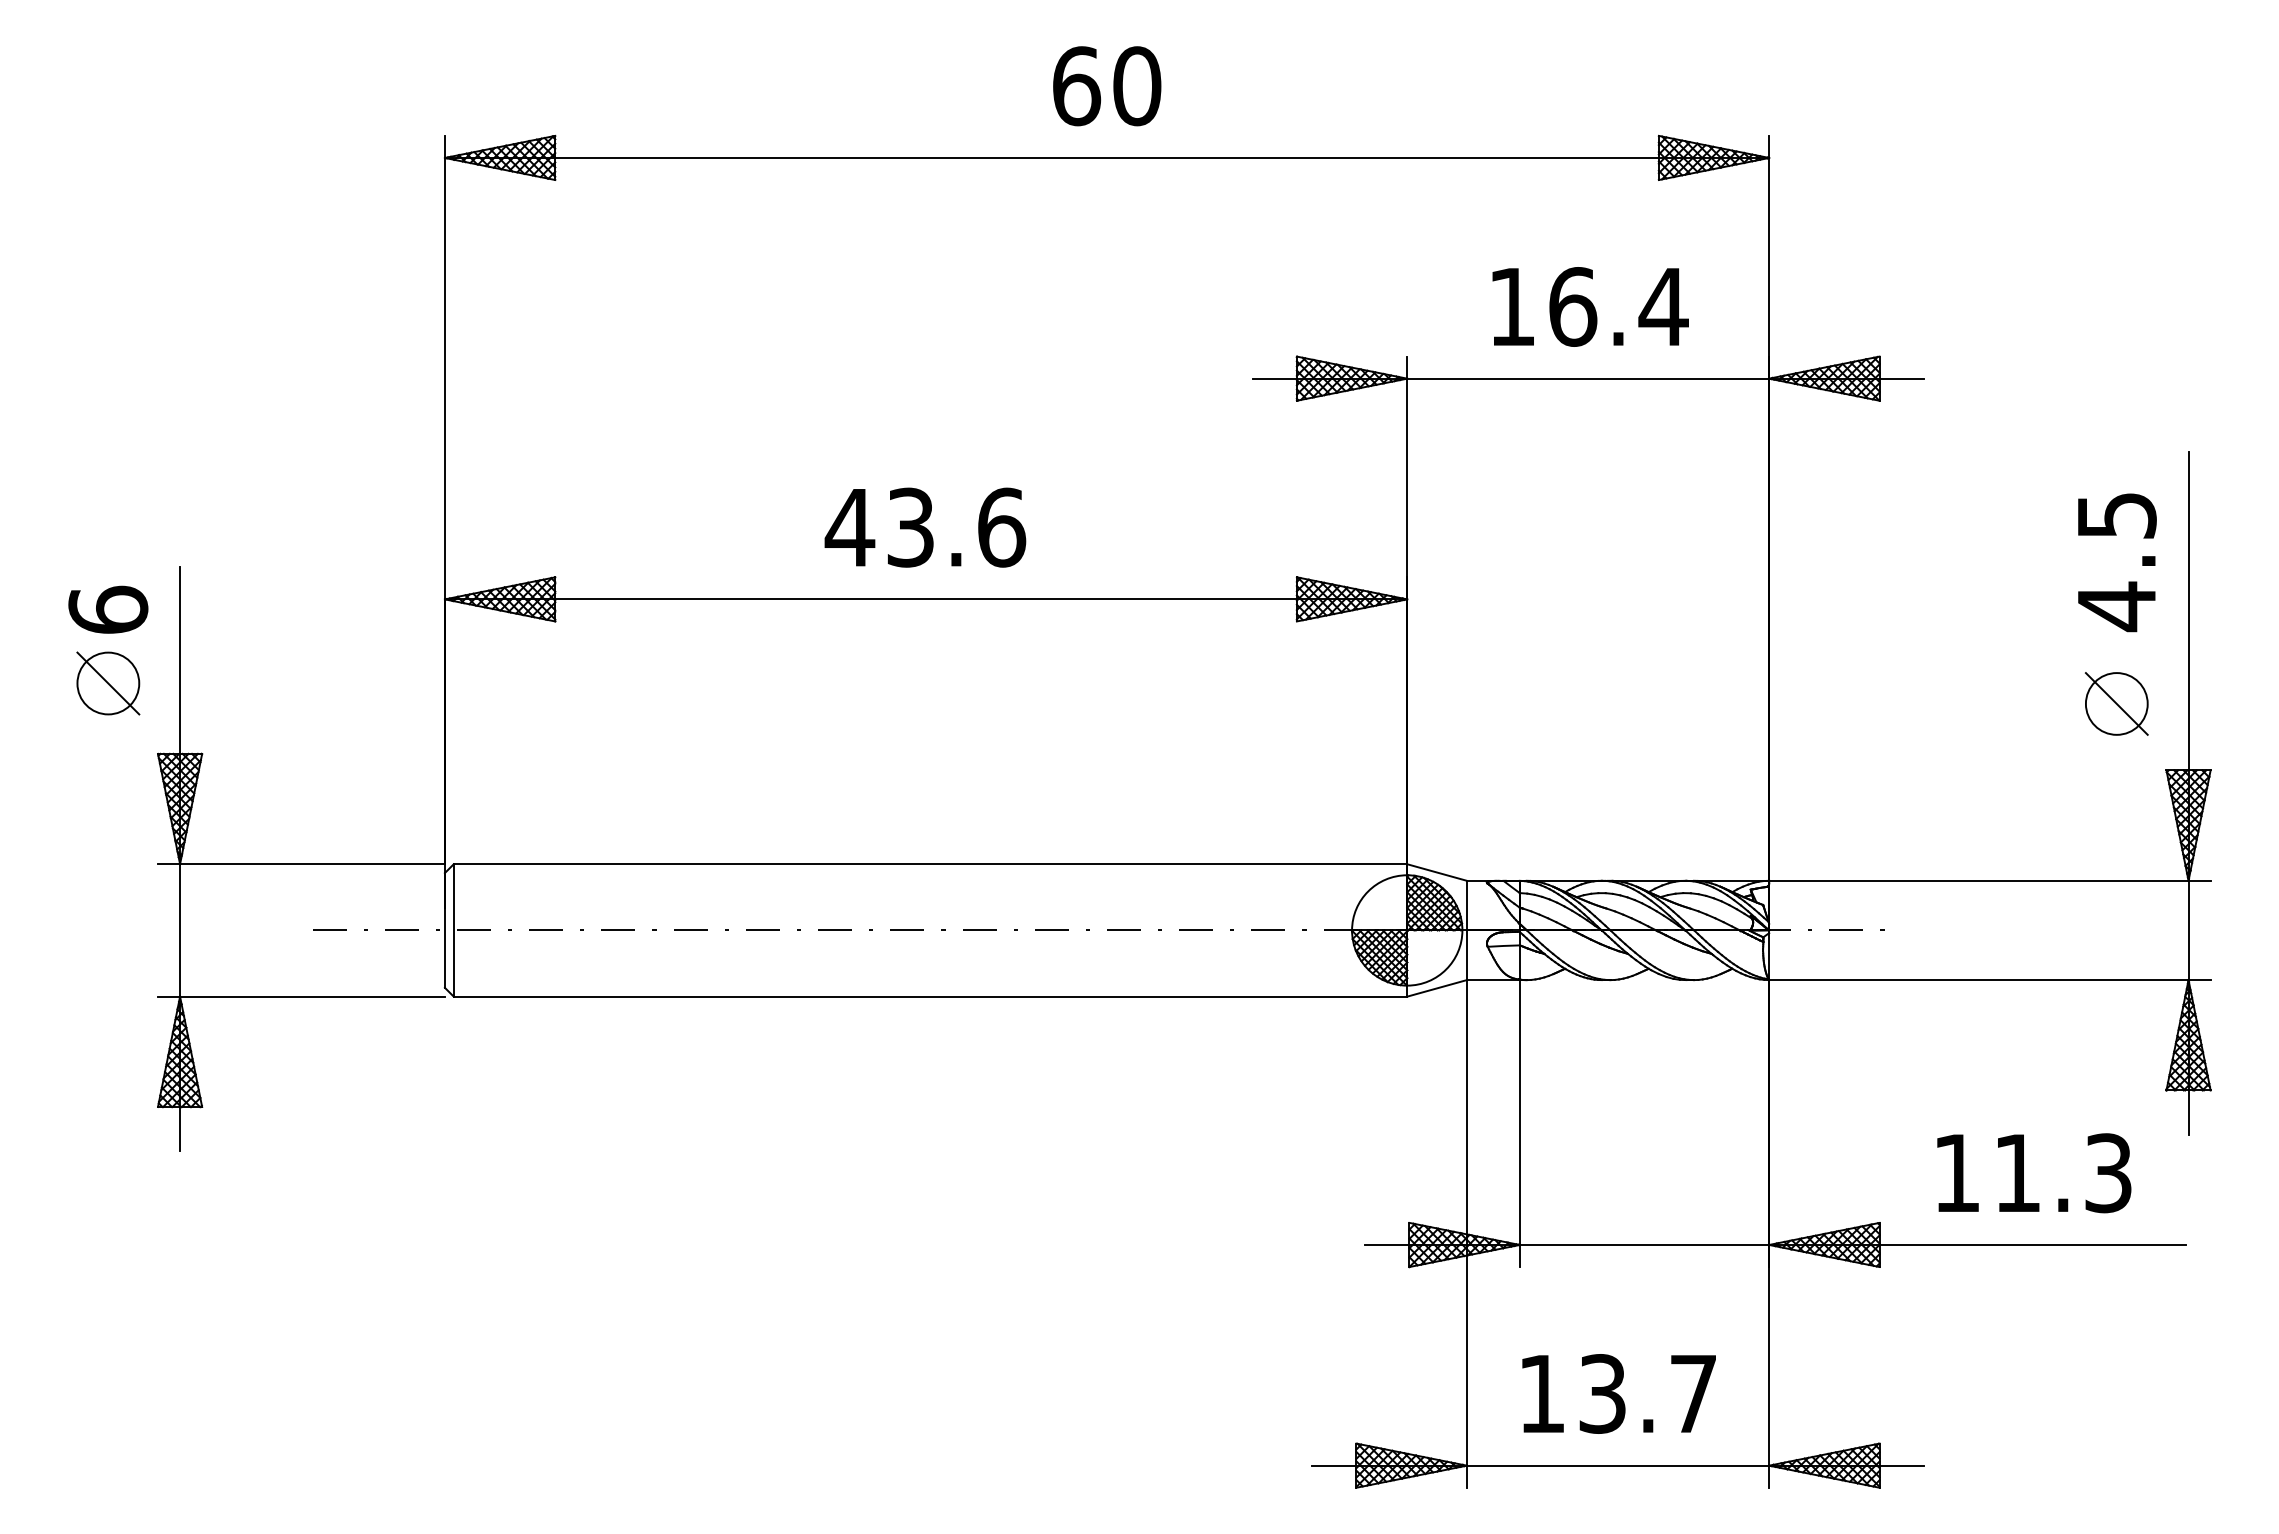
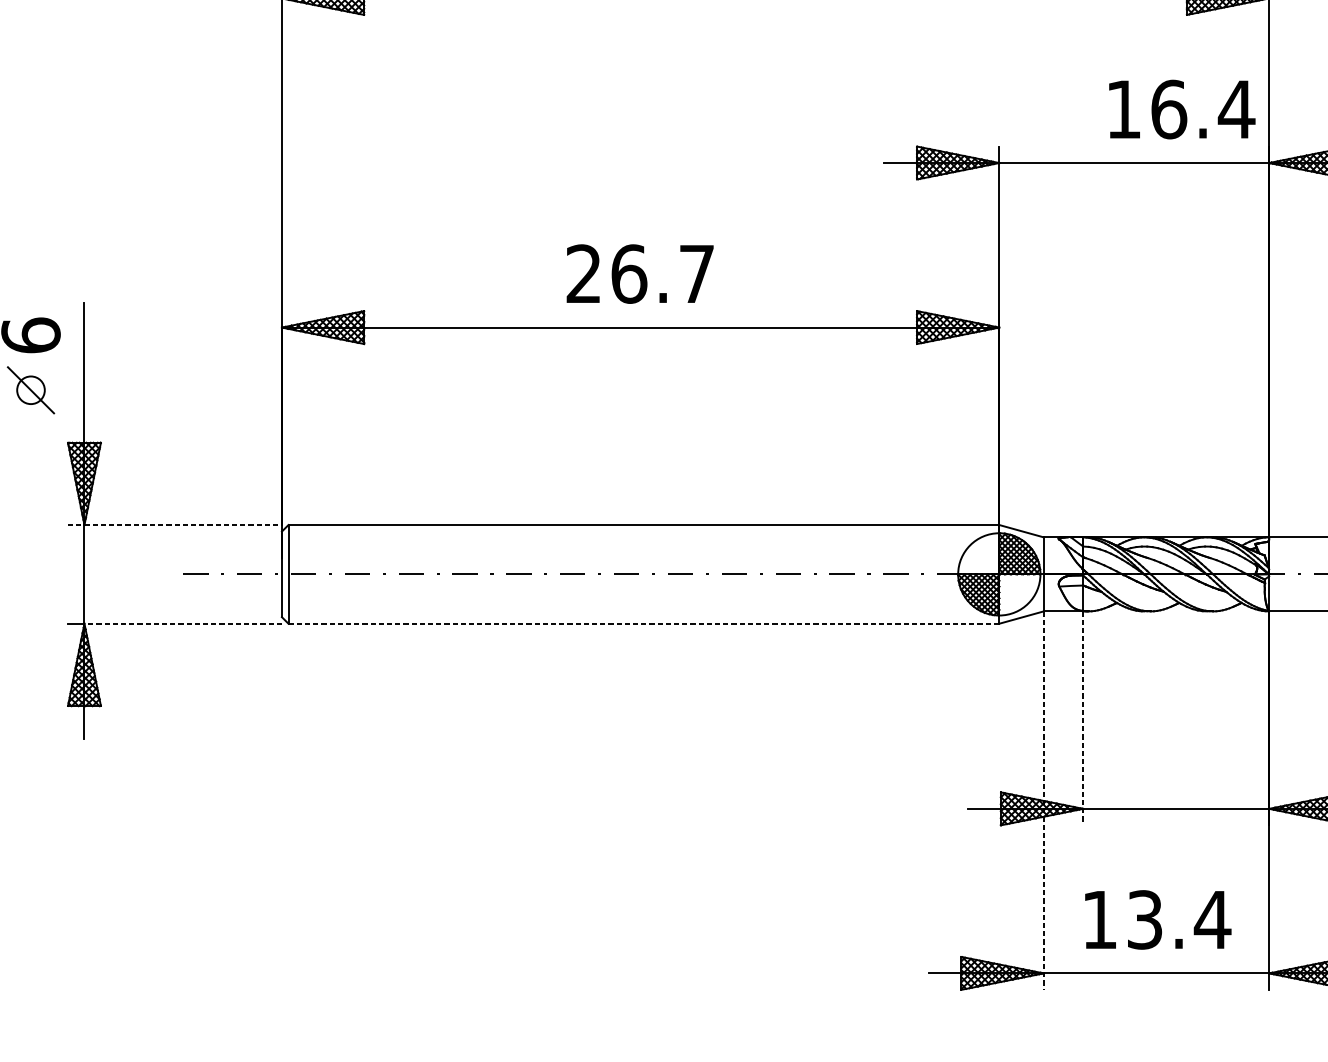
text: (1590, 306) -> (1182, 109), moved
text: (925, 527) -> (640, 273), 43.6 -> 26.7
circle: (108, 683) -> (31, 390), size x0.6
line: (301, 864) -> (174, 525), solid -> dashed
line: (312, 996) -> (183, 623), solid -> dashed
line: (930, 996) -> (643, 623), solid -> dashed
line: (1519, 1124) -> (1083, 719), solid -> dashed
line: (1466, 1233) -> (1043, 800), solid -> dashed
text: (1693, 1393) -> (1212, 919), 13.7 -> 13.4

